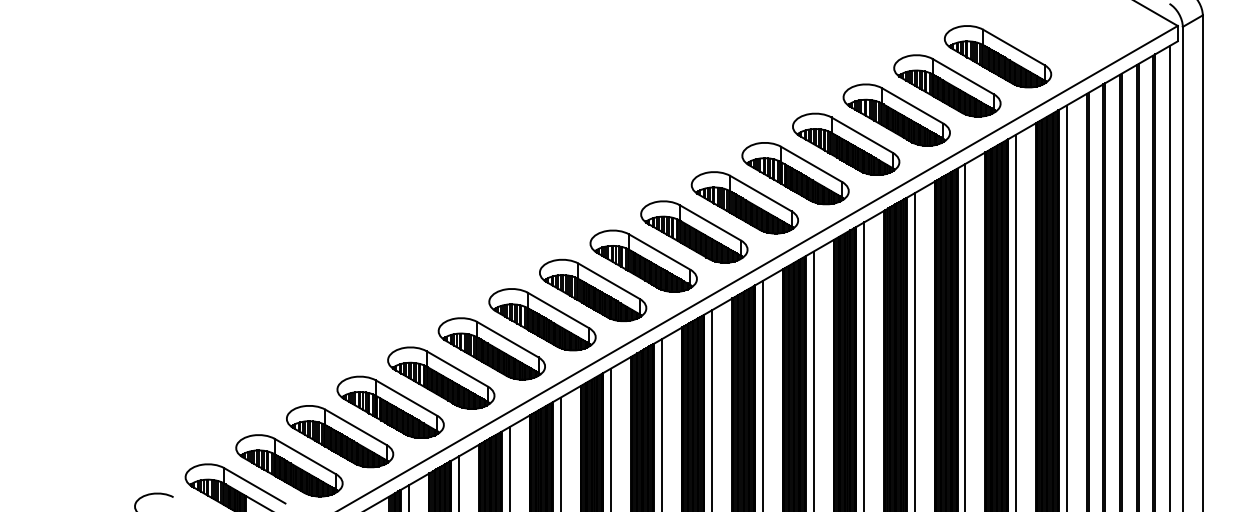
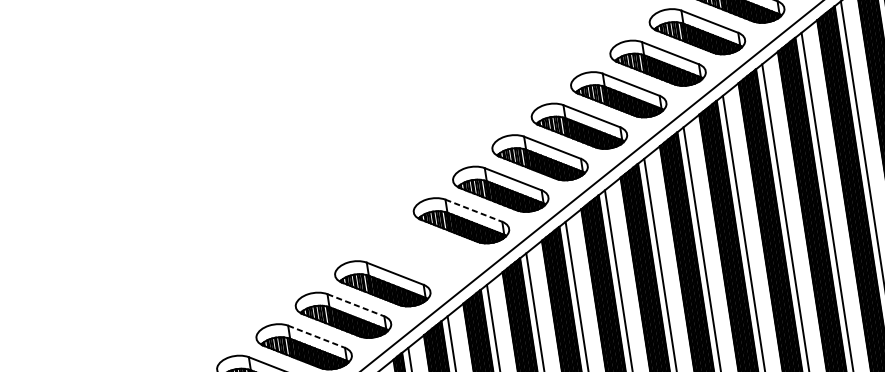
line: (508, 339) -> (474, 210), solid -> dashed
part: (441, 377) -> (422, 251), removed
line: (356, 427) -> (356, 305), solid -> dashed
line: (305, 456) -> (316, 336), solid -> dashed

